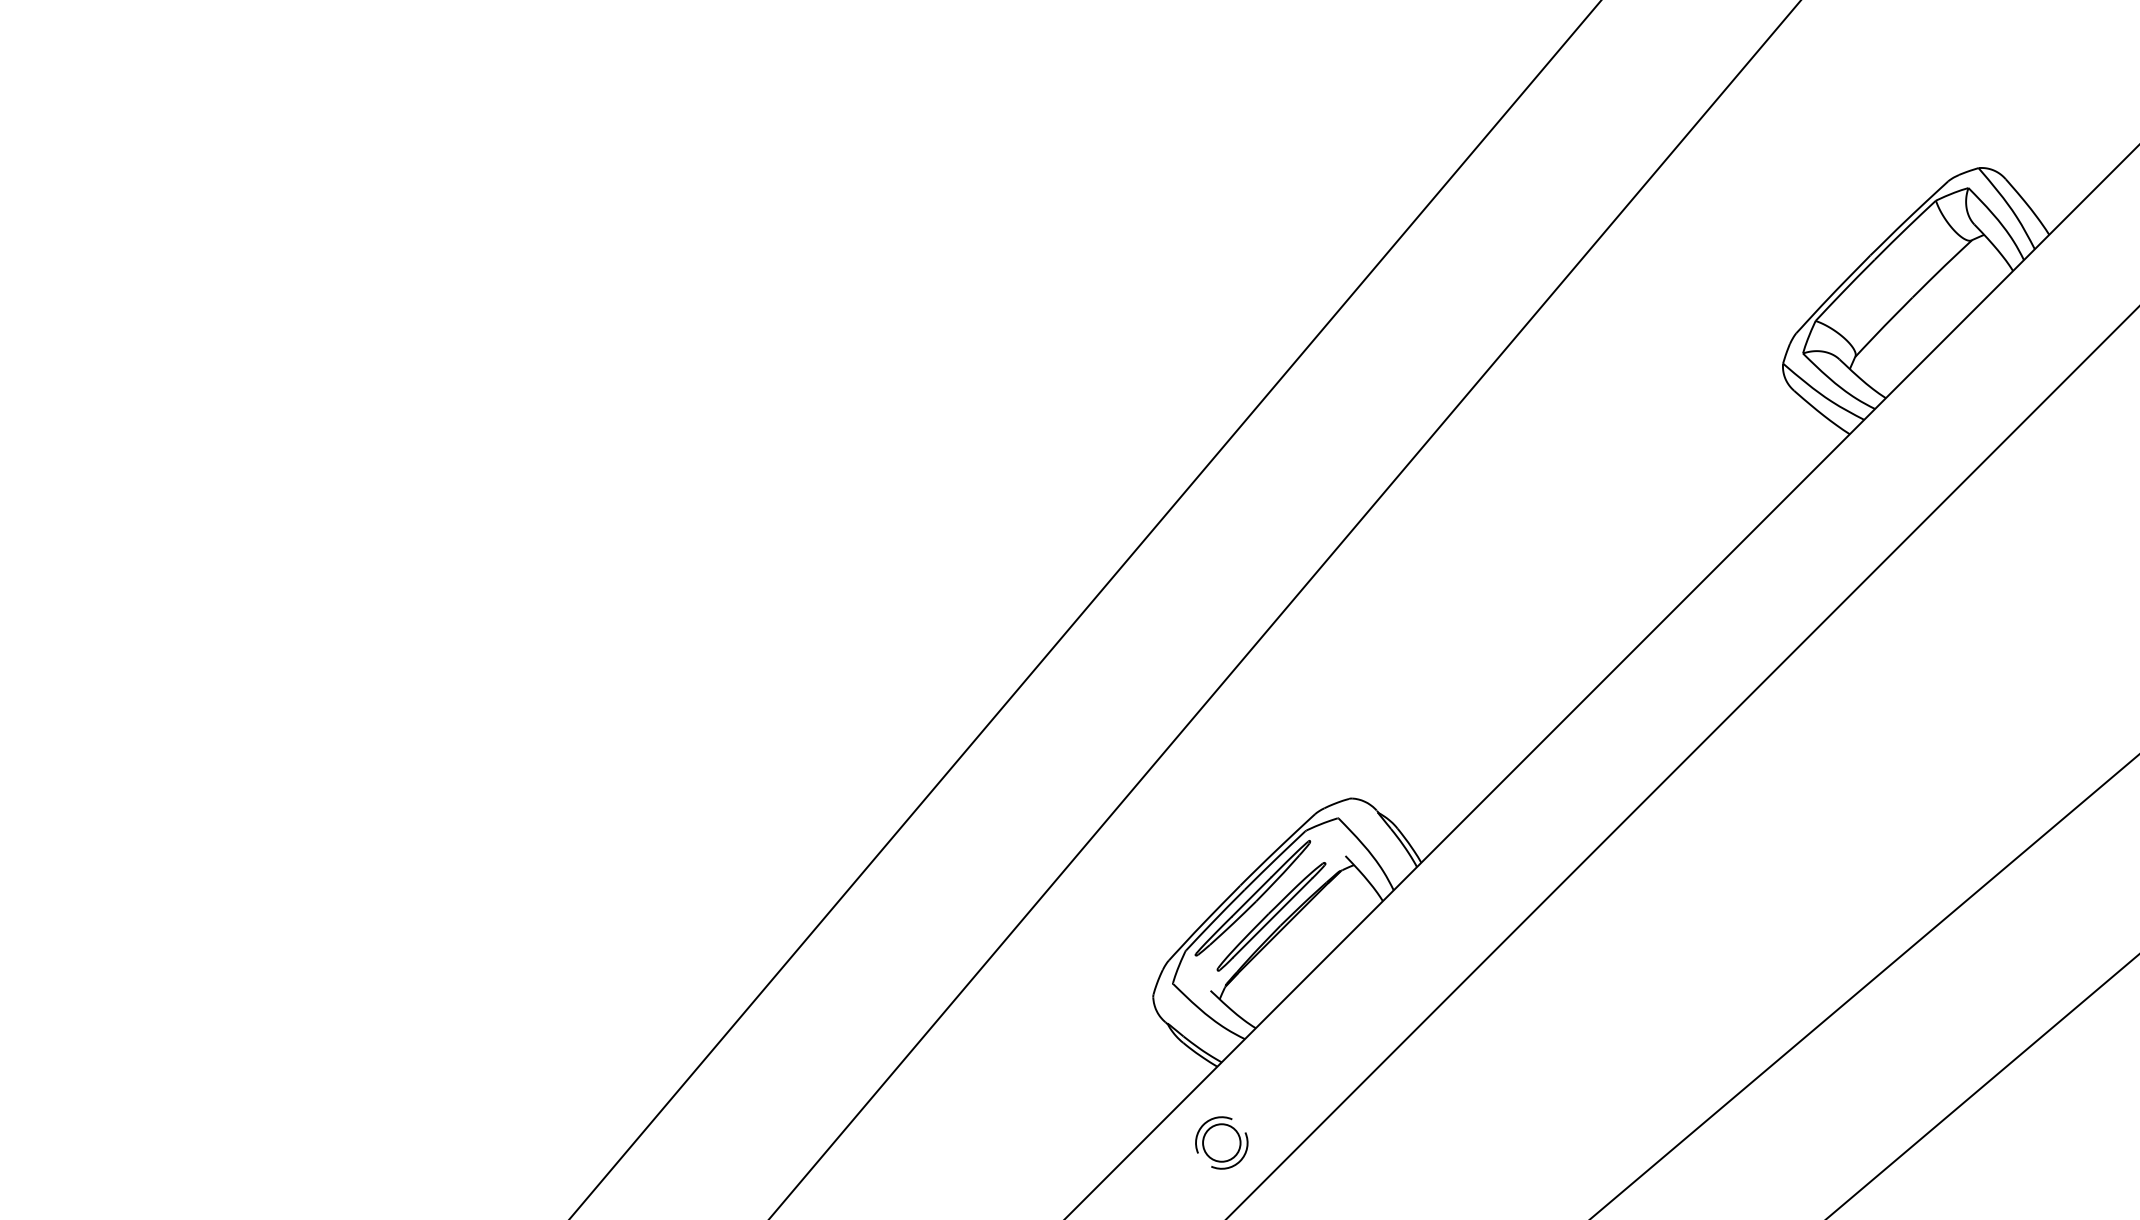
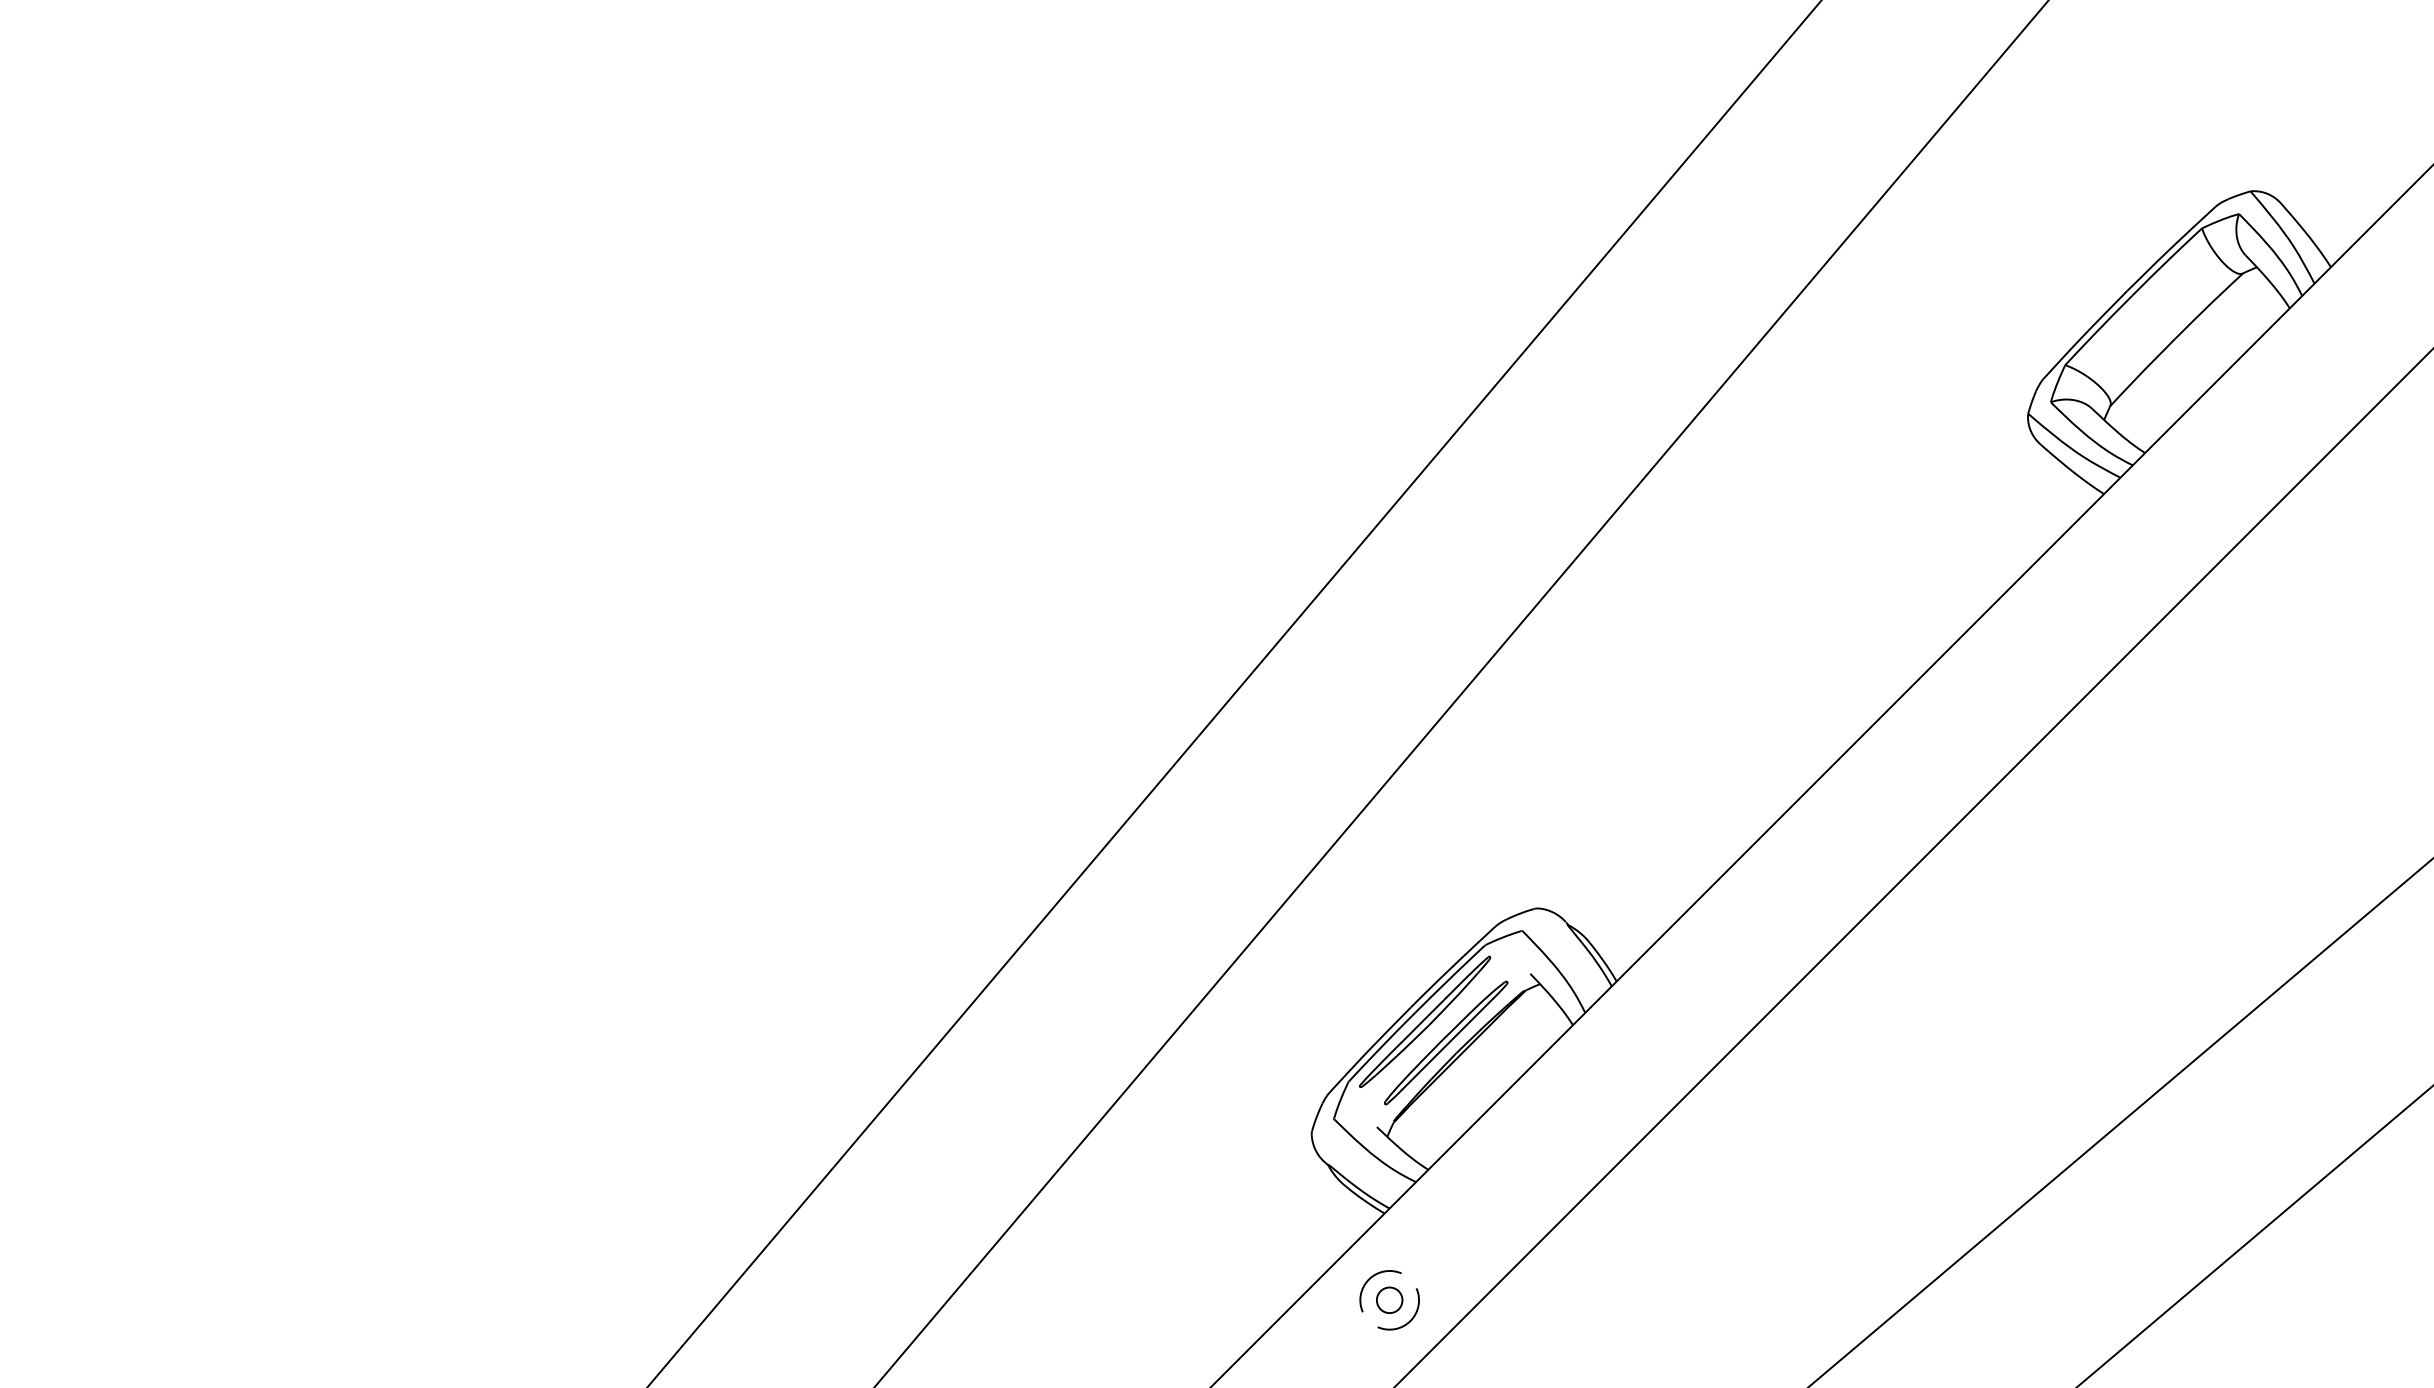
circle: (1221, 1142) -> (1389, 1299), size x0.6

